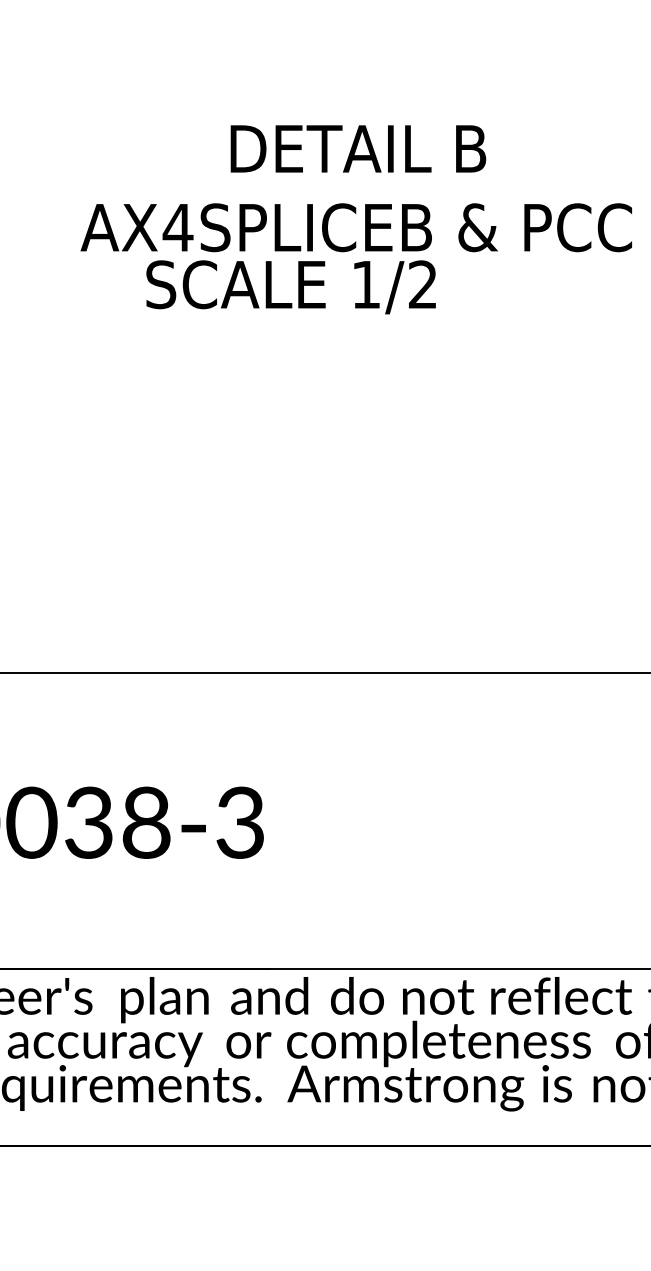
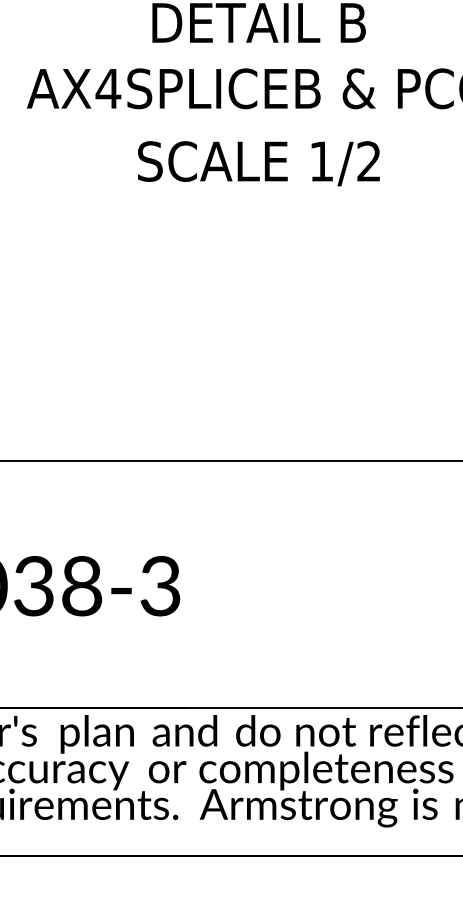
text: (290, 287) -> (258, 163), moved

